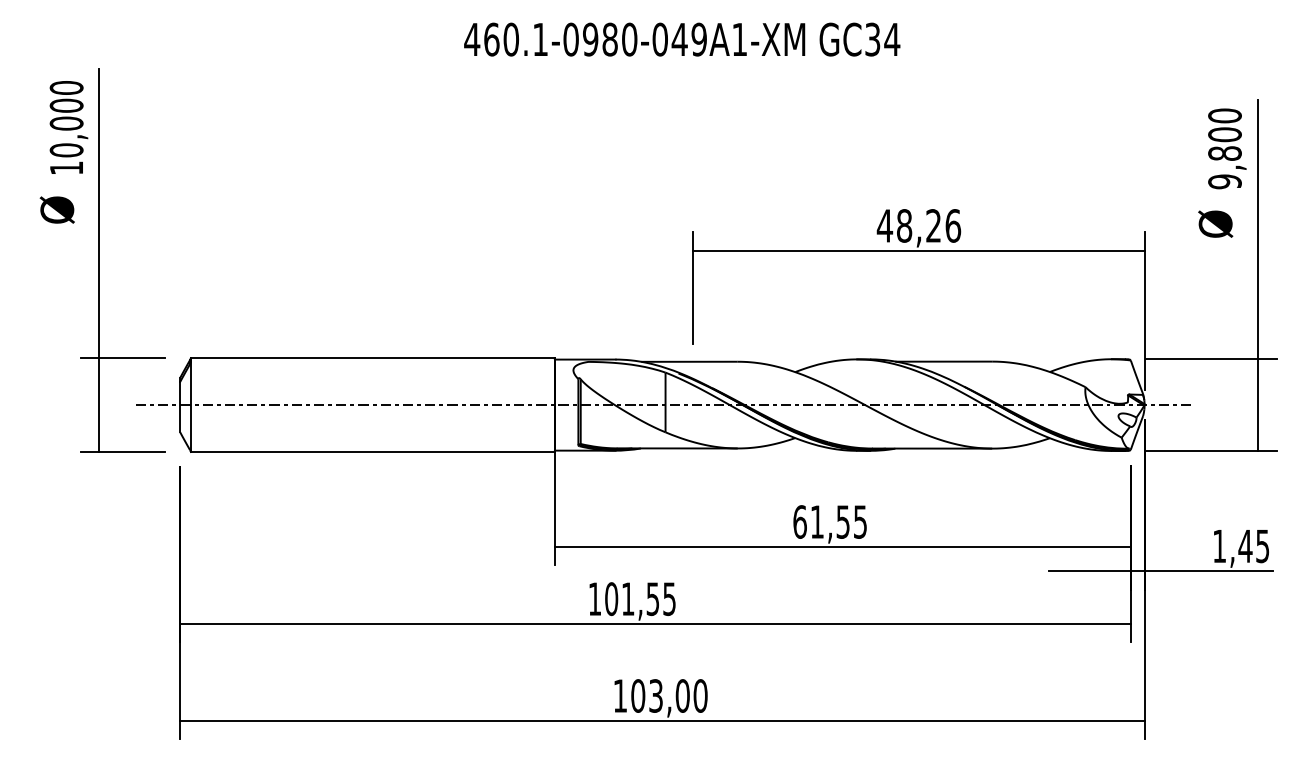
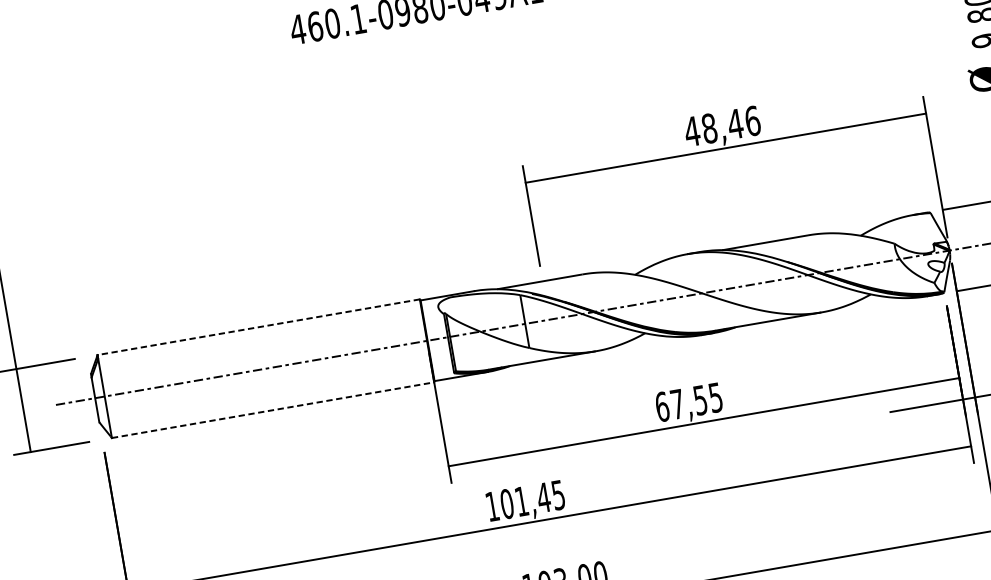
text: (933, 225) -> (735, 123), 48,26 -> 48,46
line: (372, 358) -> (258, 327), solid -> dashed
line: (372, 451) -> (272, 409), solid -> dashed
text: (817, 521) -> (677, 403), 61,55 -> 67,55
text: (652, 599) -> (543, 498), 101,55 -> 101,45

